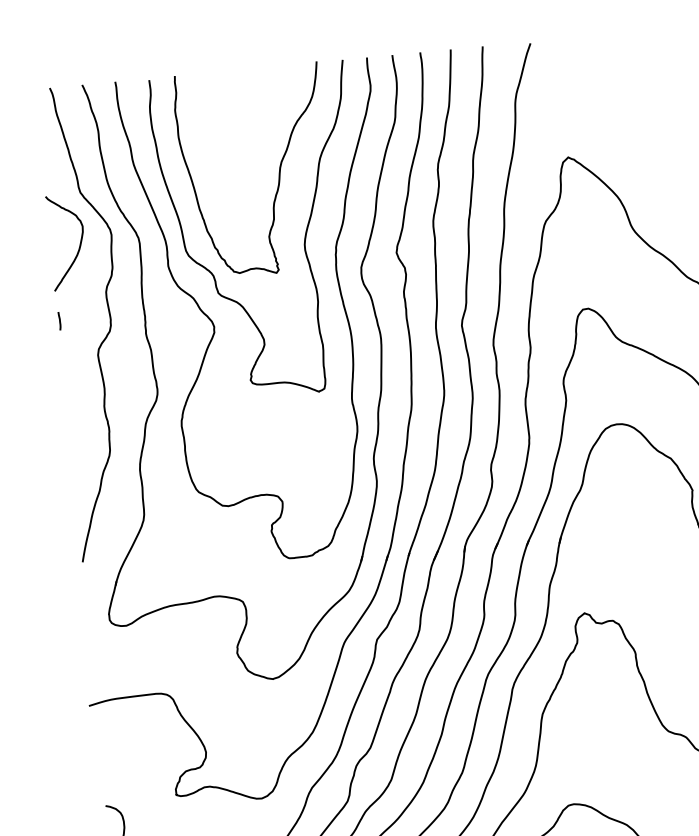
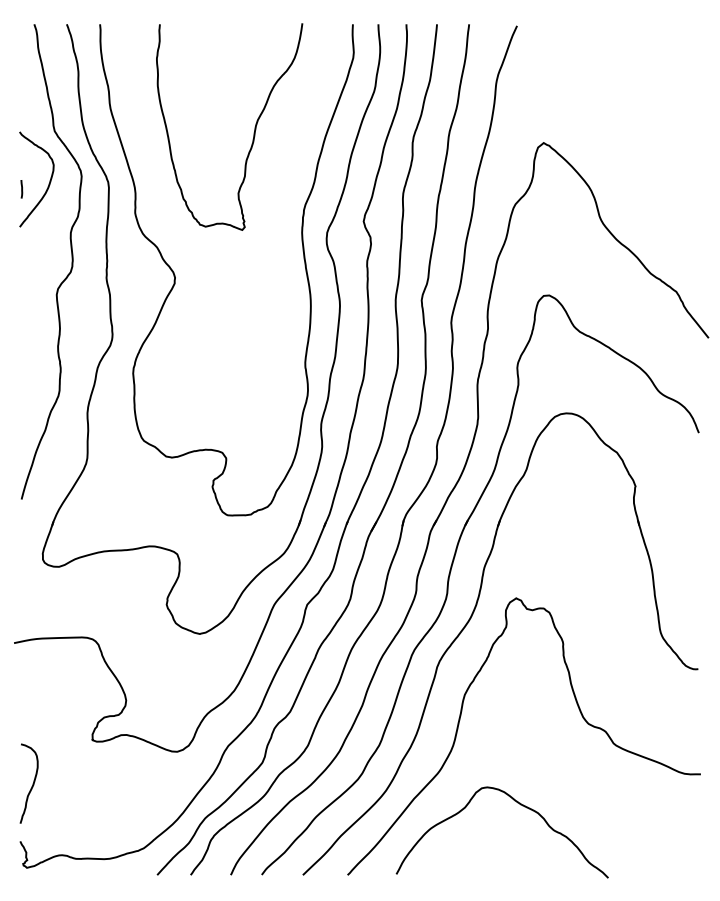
curve: (303, 240) -> (272, 200), removed
line: (59, 321) -> (21, 189), moved

